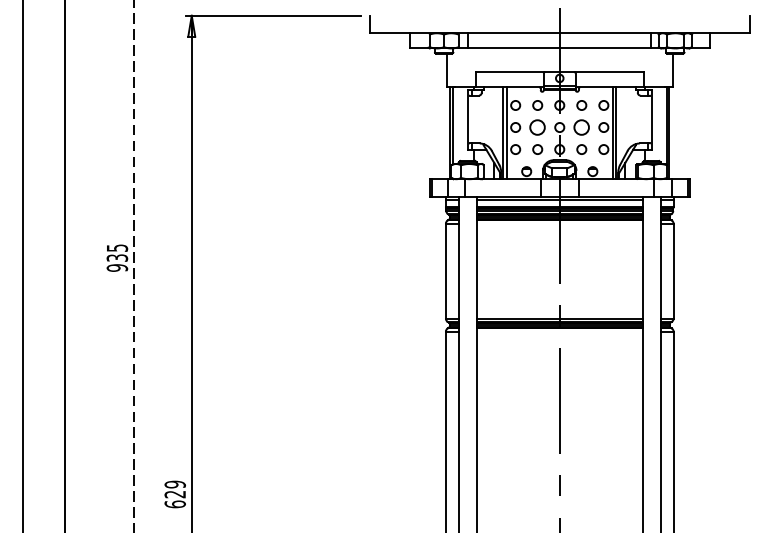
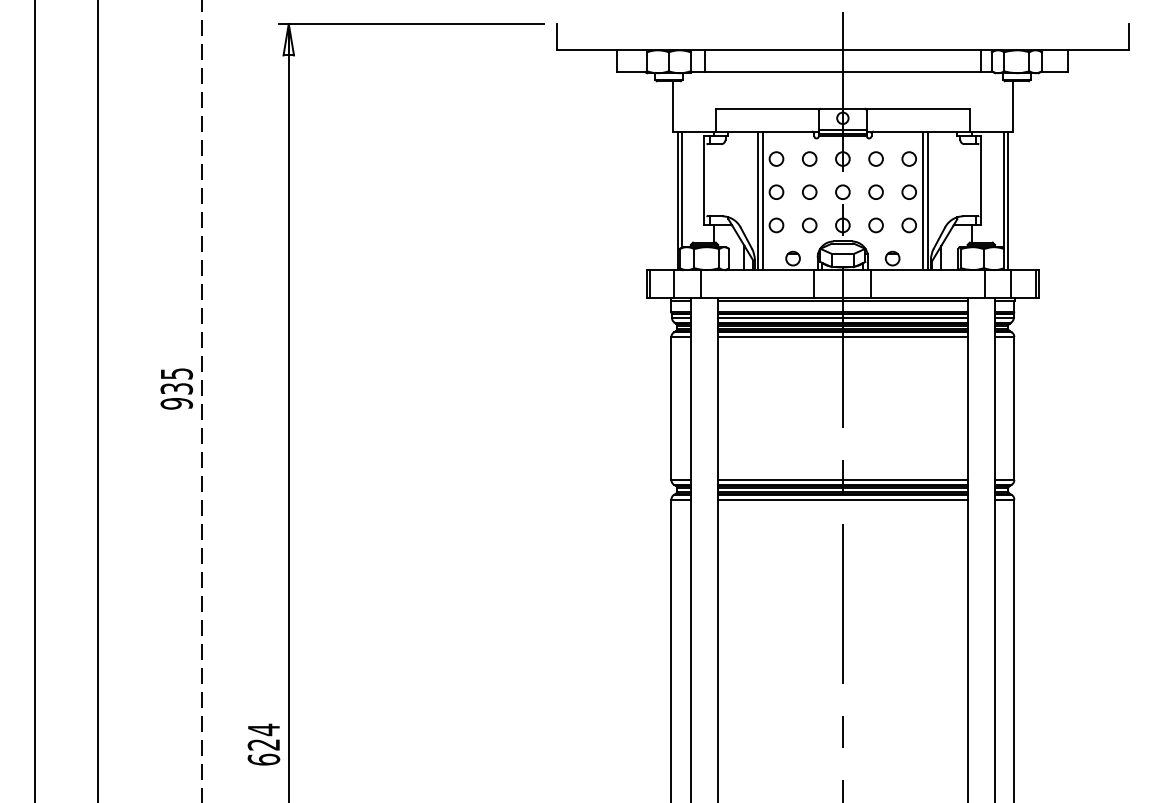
circle: (537, 127) -> (809, 192), size x0.62
circle: (581, 127) -> (875, 192), size x0.62
line: (559, 223) -> (842, 336), added
line: (559, 331) -> (842, 499), added
text: (175, 484) -> (264, 729), 629 -> 624

